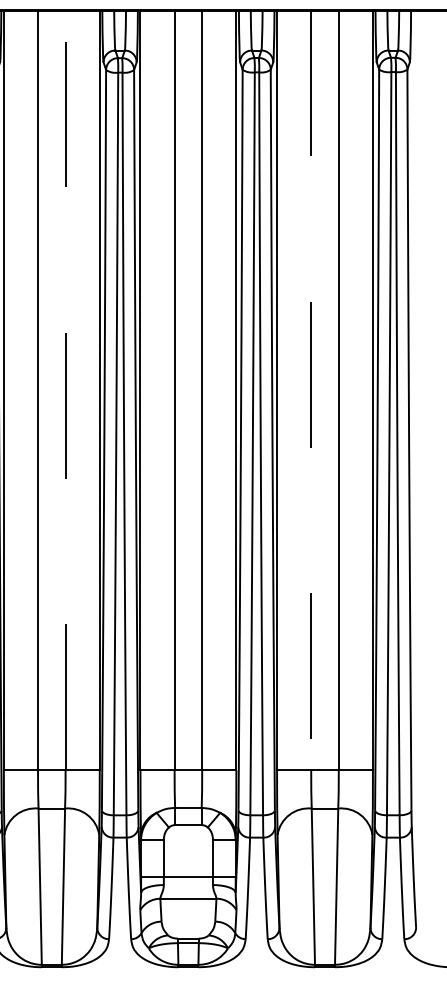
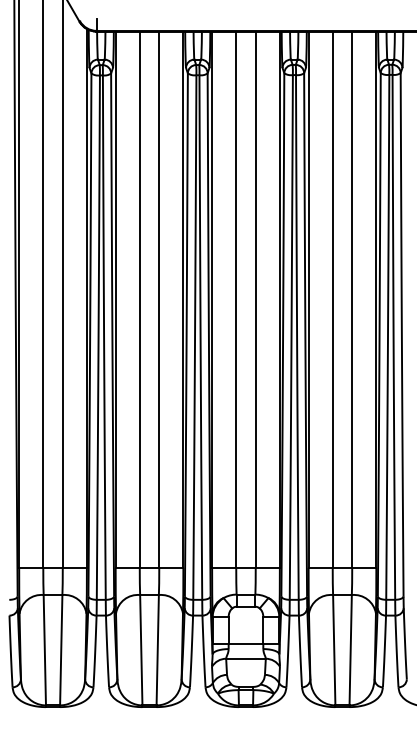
line: (65, 390) -> (159, 299), dashed -> solid
line: (310, 391) -> (332, 300), dashed -> solid

